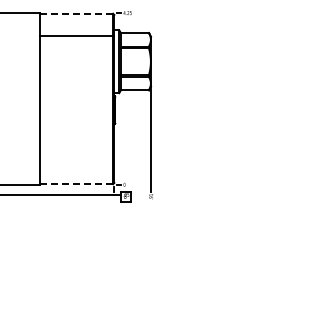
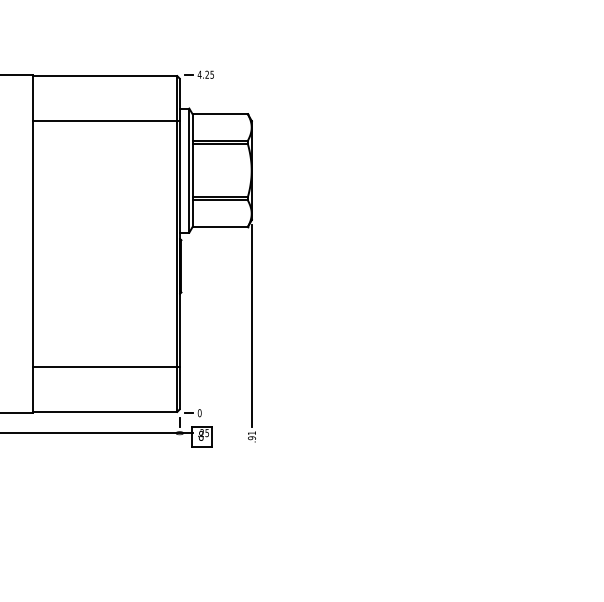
line: (76, 13) -> (105, 75), dashed -> solid
line: (76, 161) -> (105, 367), added
line: (76, 184) -> (105, 412), dashed -> solid

